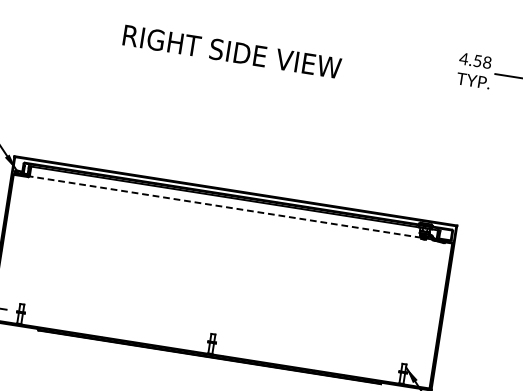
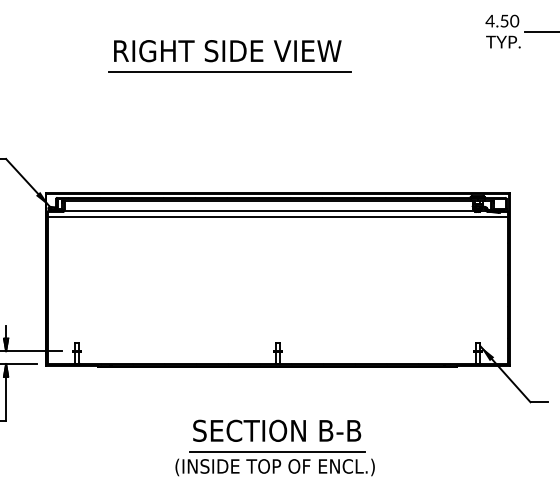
text: (231, 52) -> (227, 51), moved
text: (487, 62) -> (514, 21), 4.58 -> 4.50
line: (207, 68) -> (229, 72), added
line: (225, 207) -> (269, 211), dashed -> solid
line: (231, 214) -> (277, 217), added

